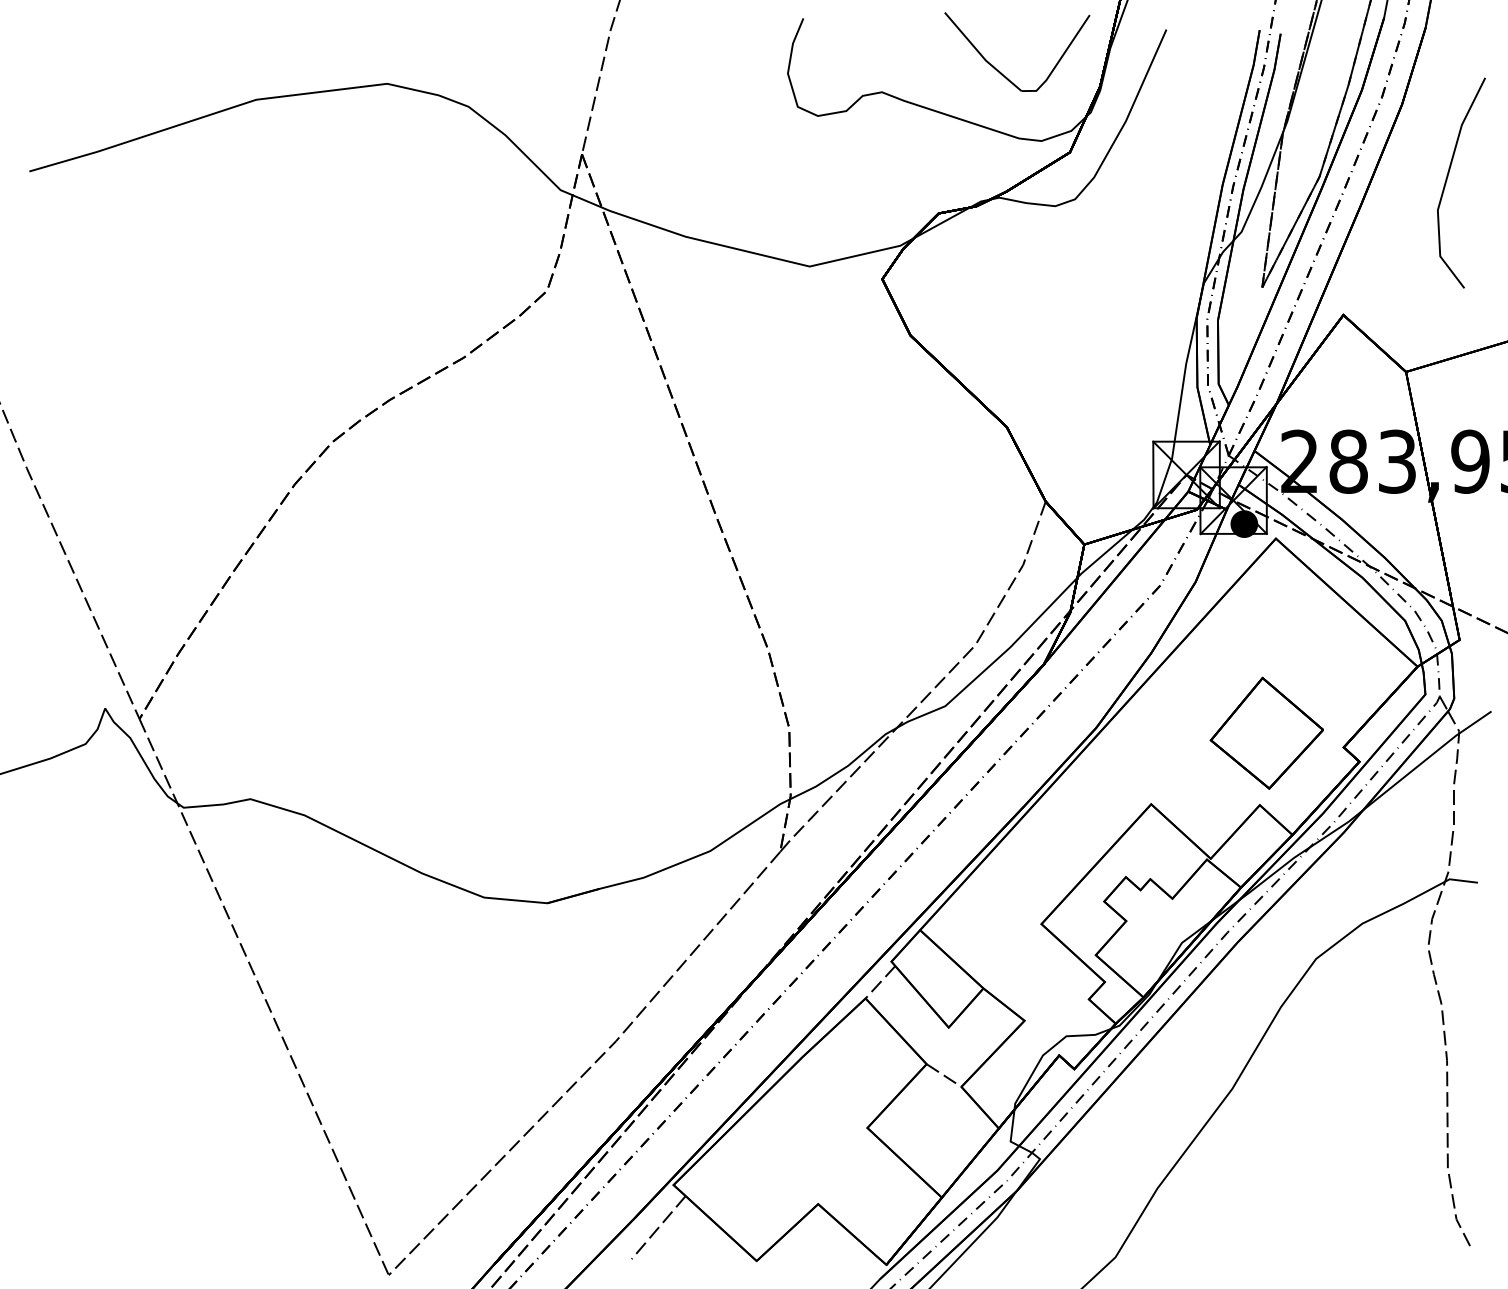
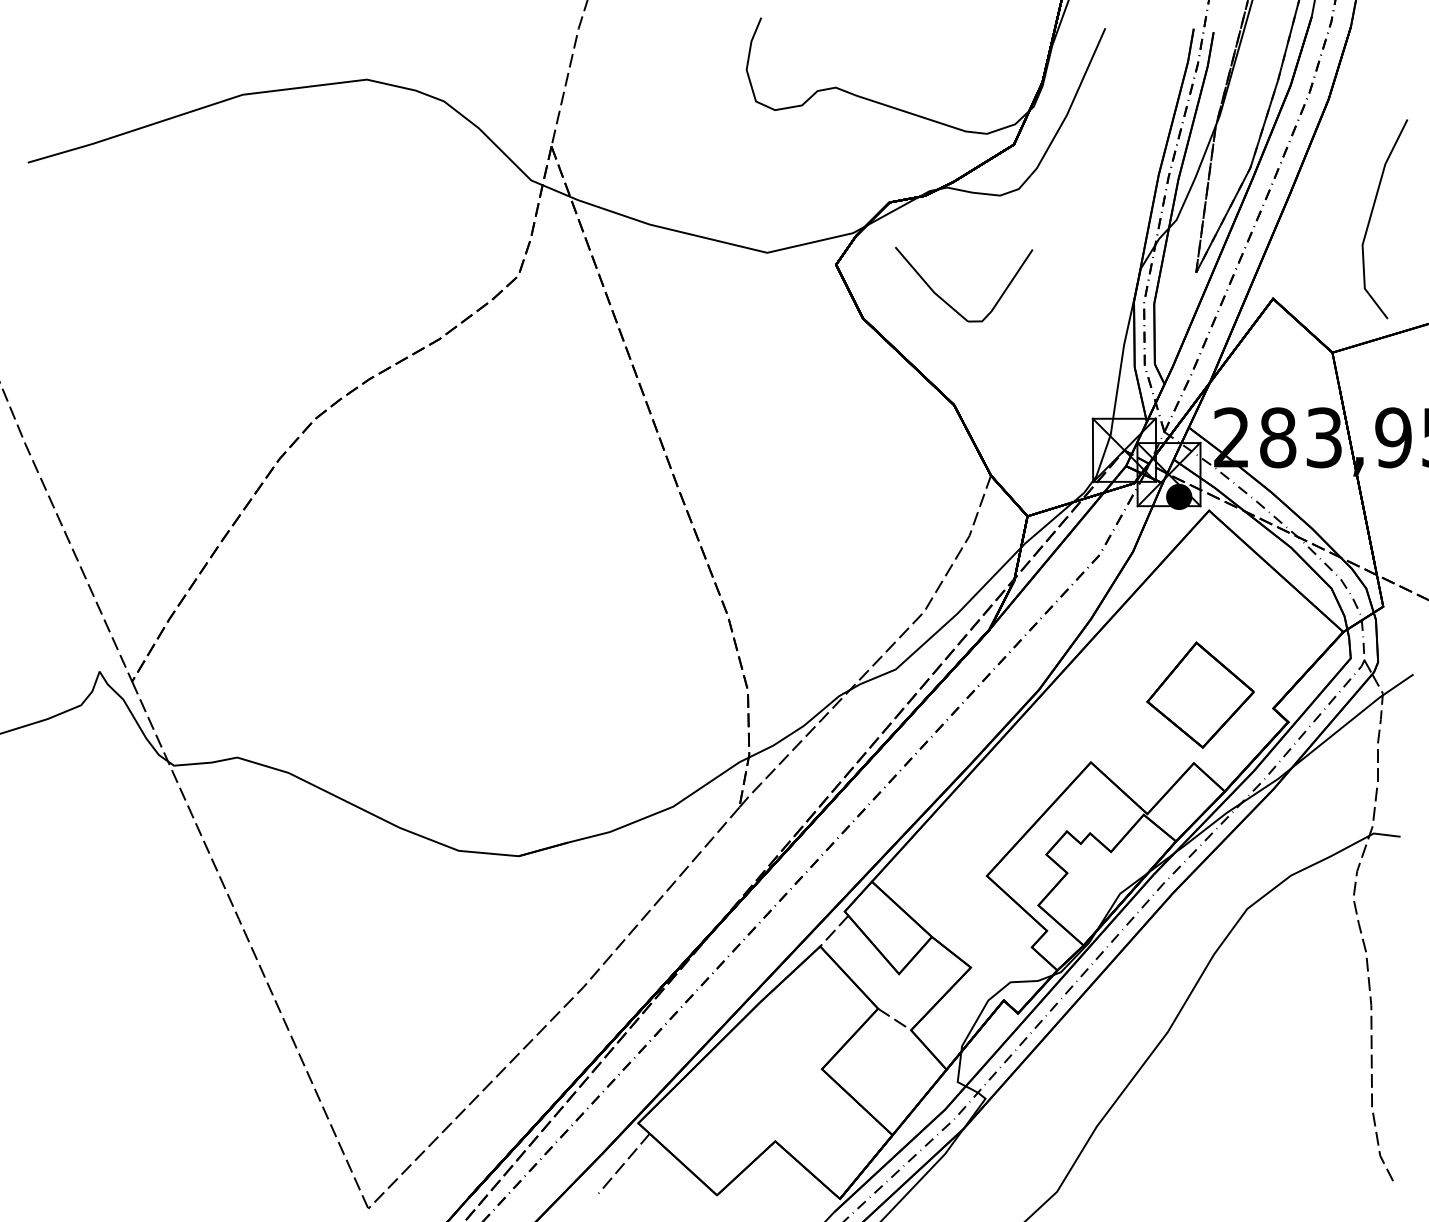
part: (999, 70) -> (947, 302), moved
line: (1447, 180) -> (1371, 216), moved

